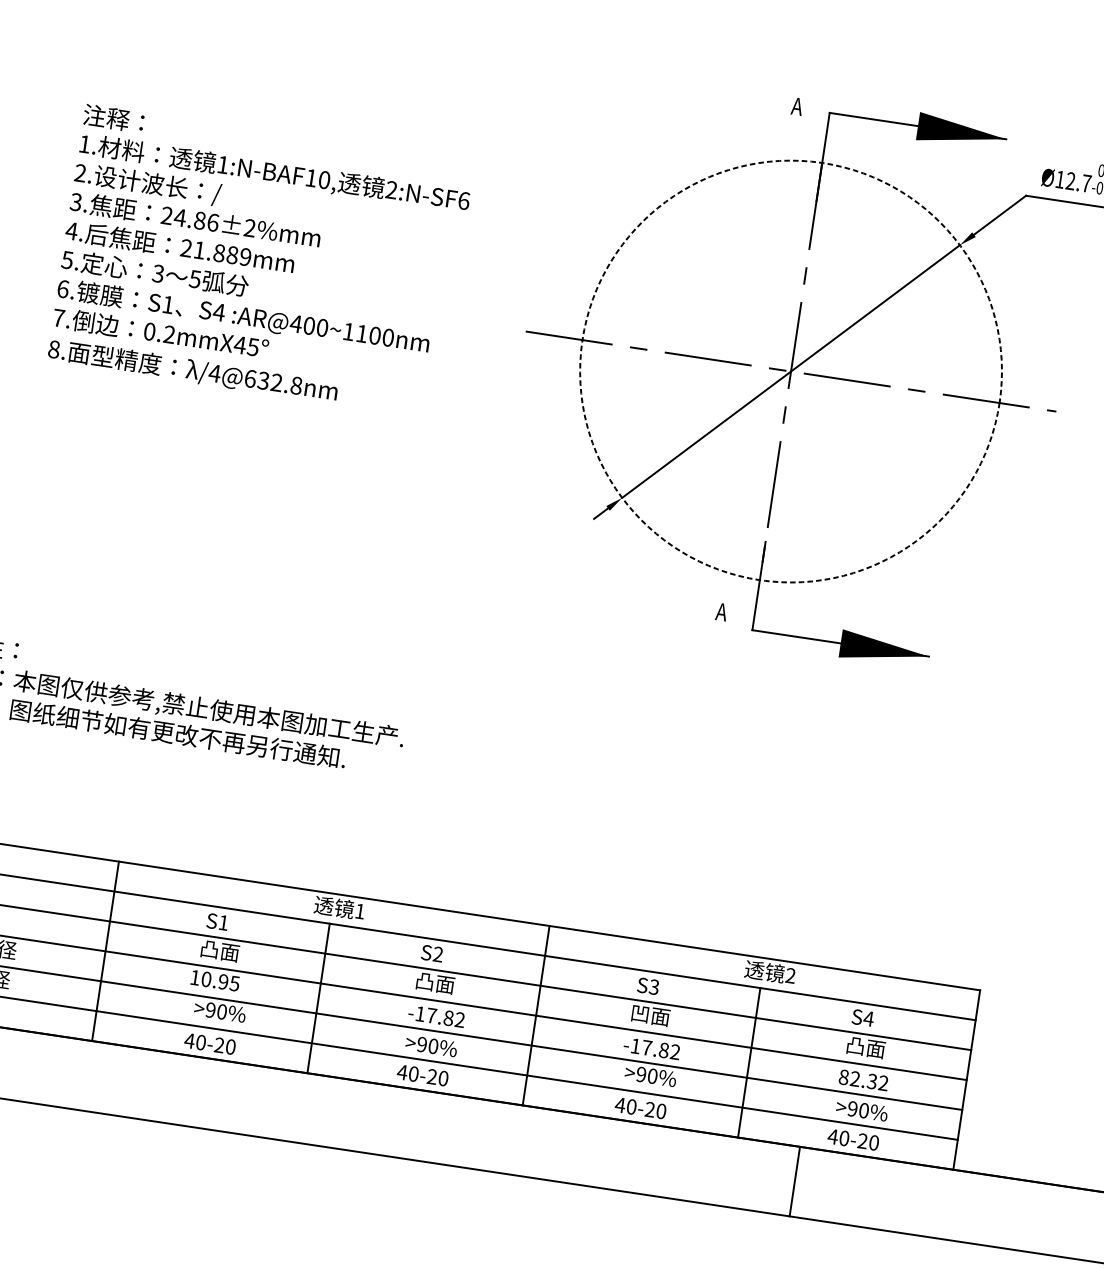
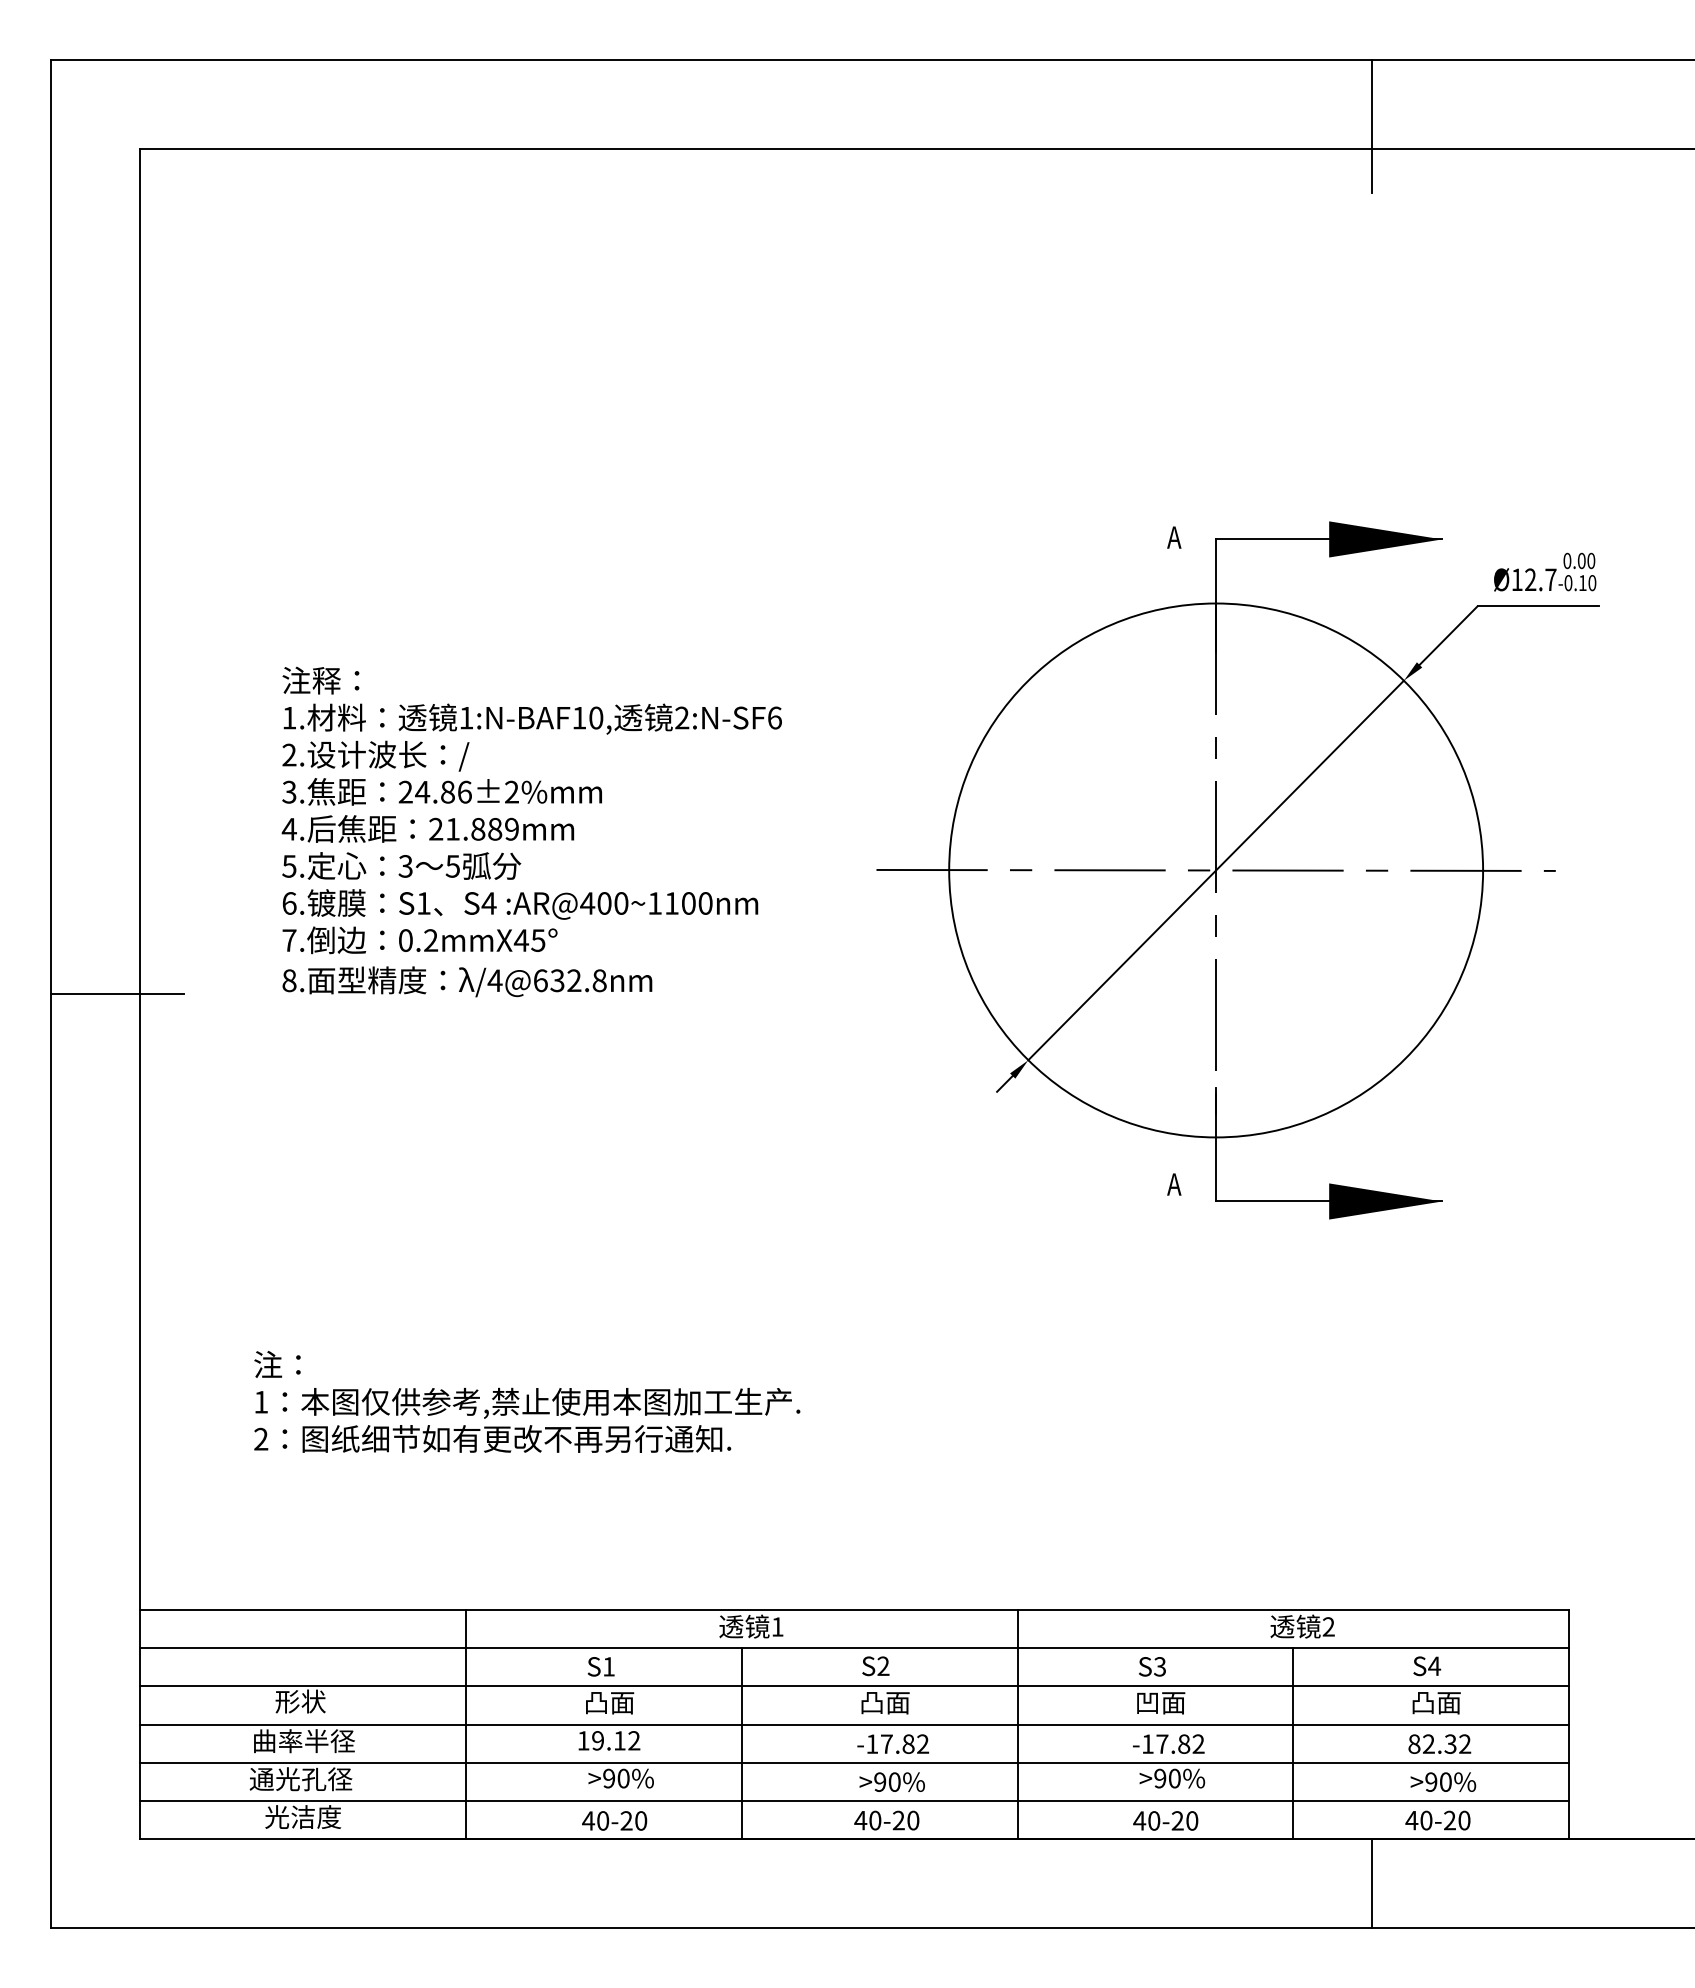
circle: (791, 371) -> (1216, 870), dashed -> solid
text: (220, 981) -> (616, 1740), 10.95 -> 19.12

